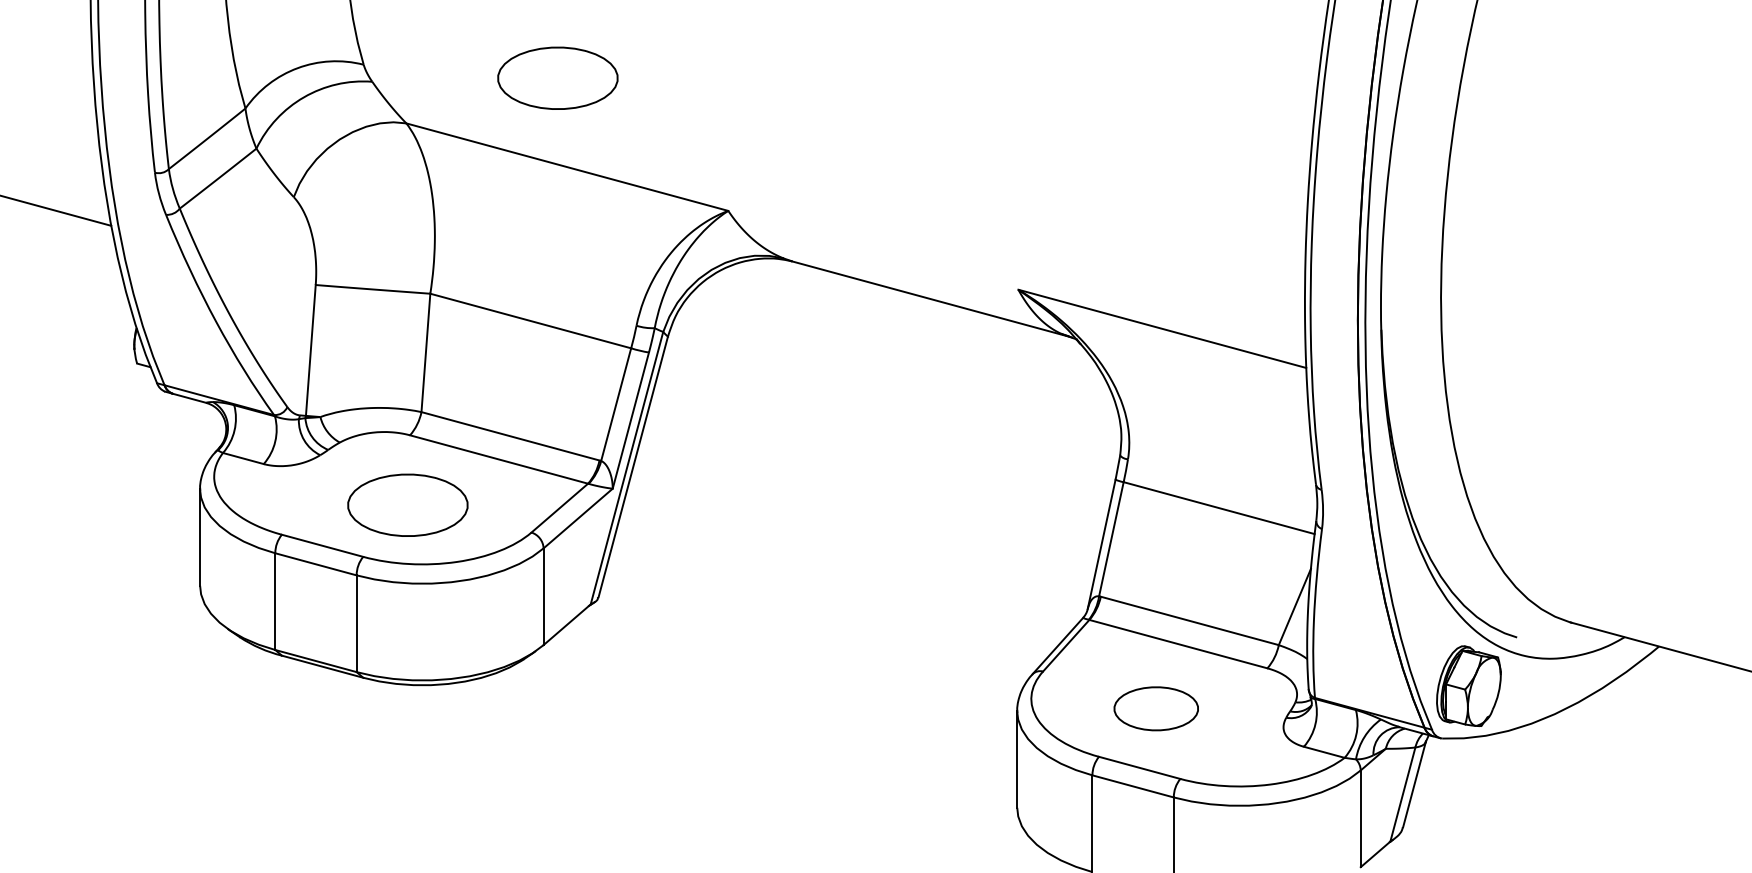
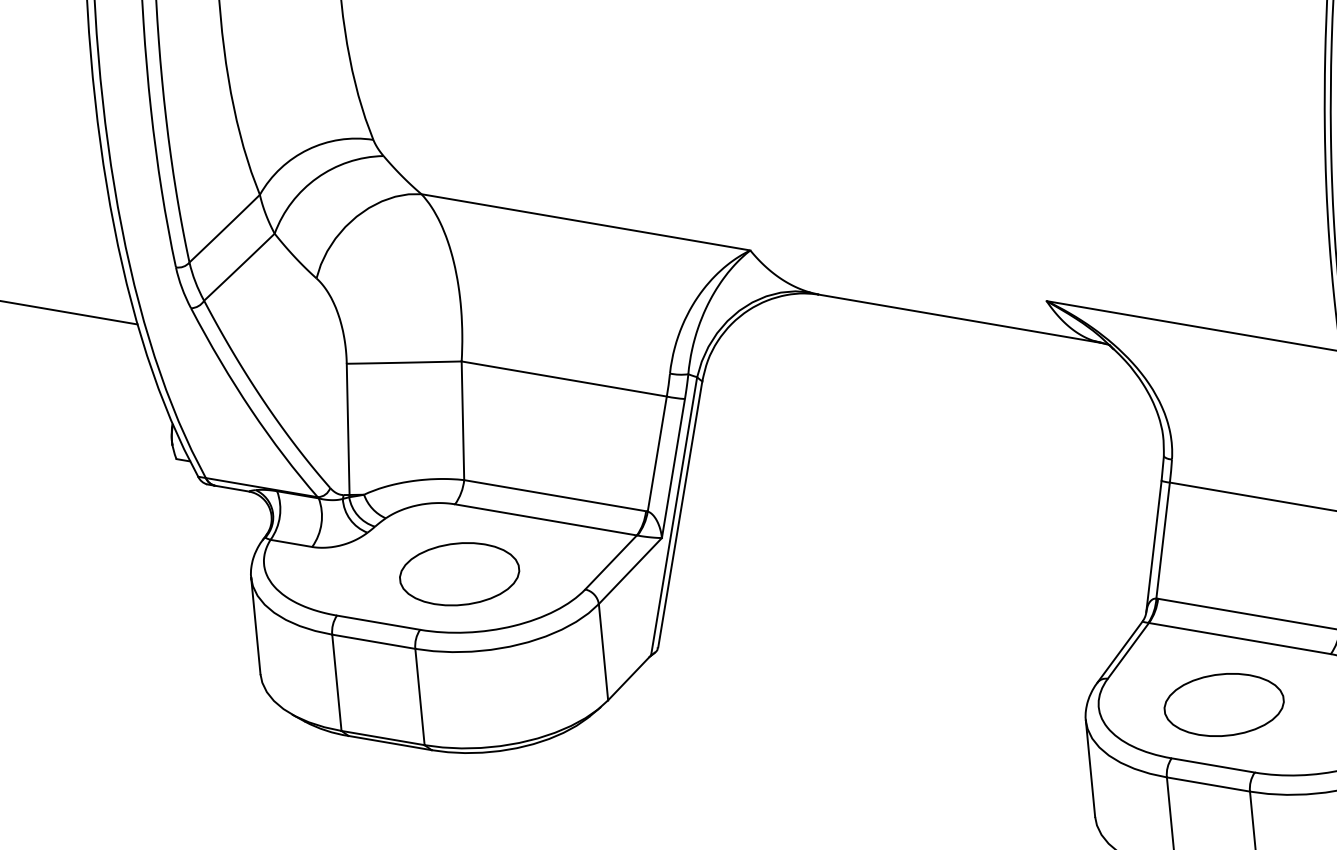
part: (557, 77) -> (567, 134), removed
part: (1155, 708) -> (1223, 704), size x1.43

